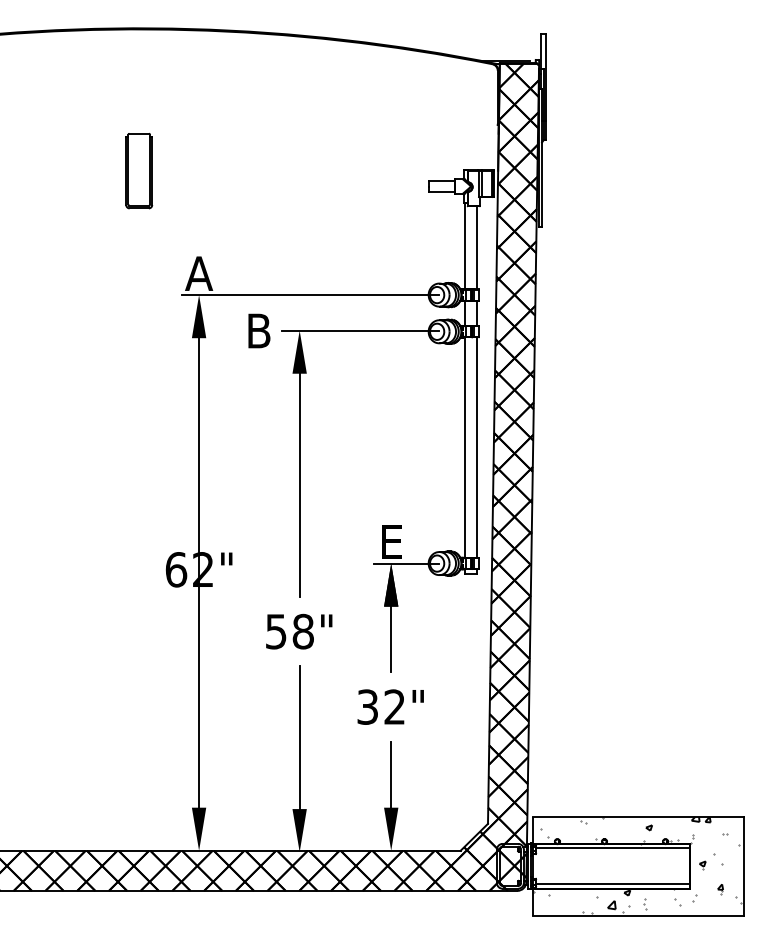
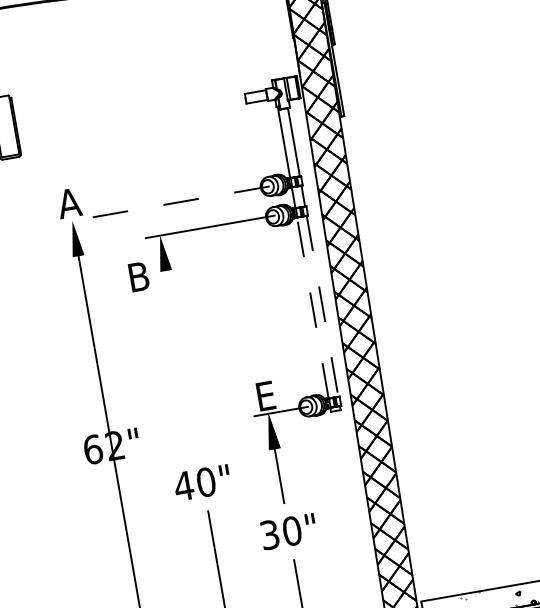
line: (310, 295) -> (163, 205), solid -> dashed
text: (259, 330) -> (139, 276), moved
line: (465, 447) -> (312, 307), solid -> dashed
line: (477, 448) -> (322, 306), solid -> dashed
line: (299, 476) -> (180, 355), removed
text: (289, 631) -> (194, 484), 58" -> 40"
text: (394, 706) -> (291, 530), 32" -> 30"

